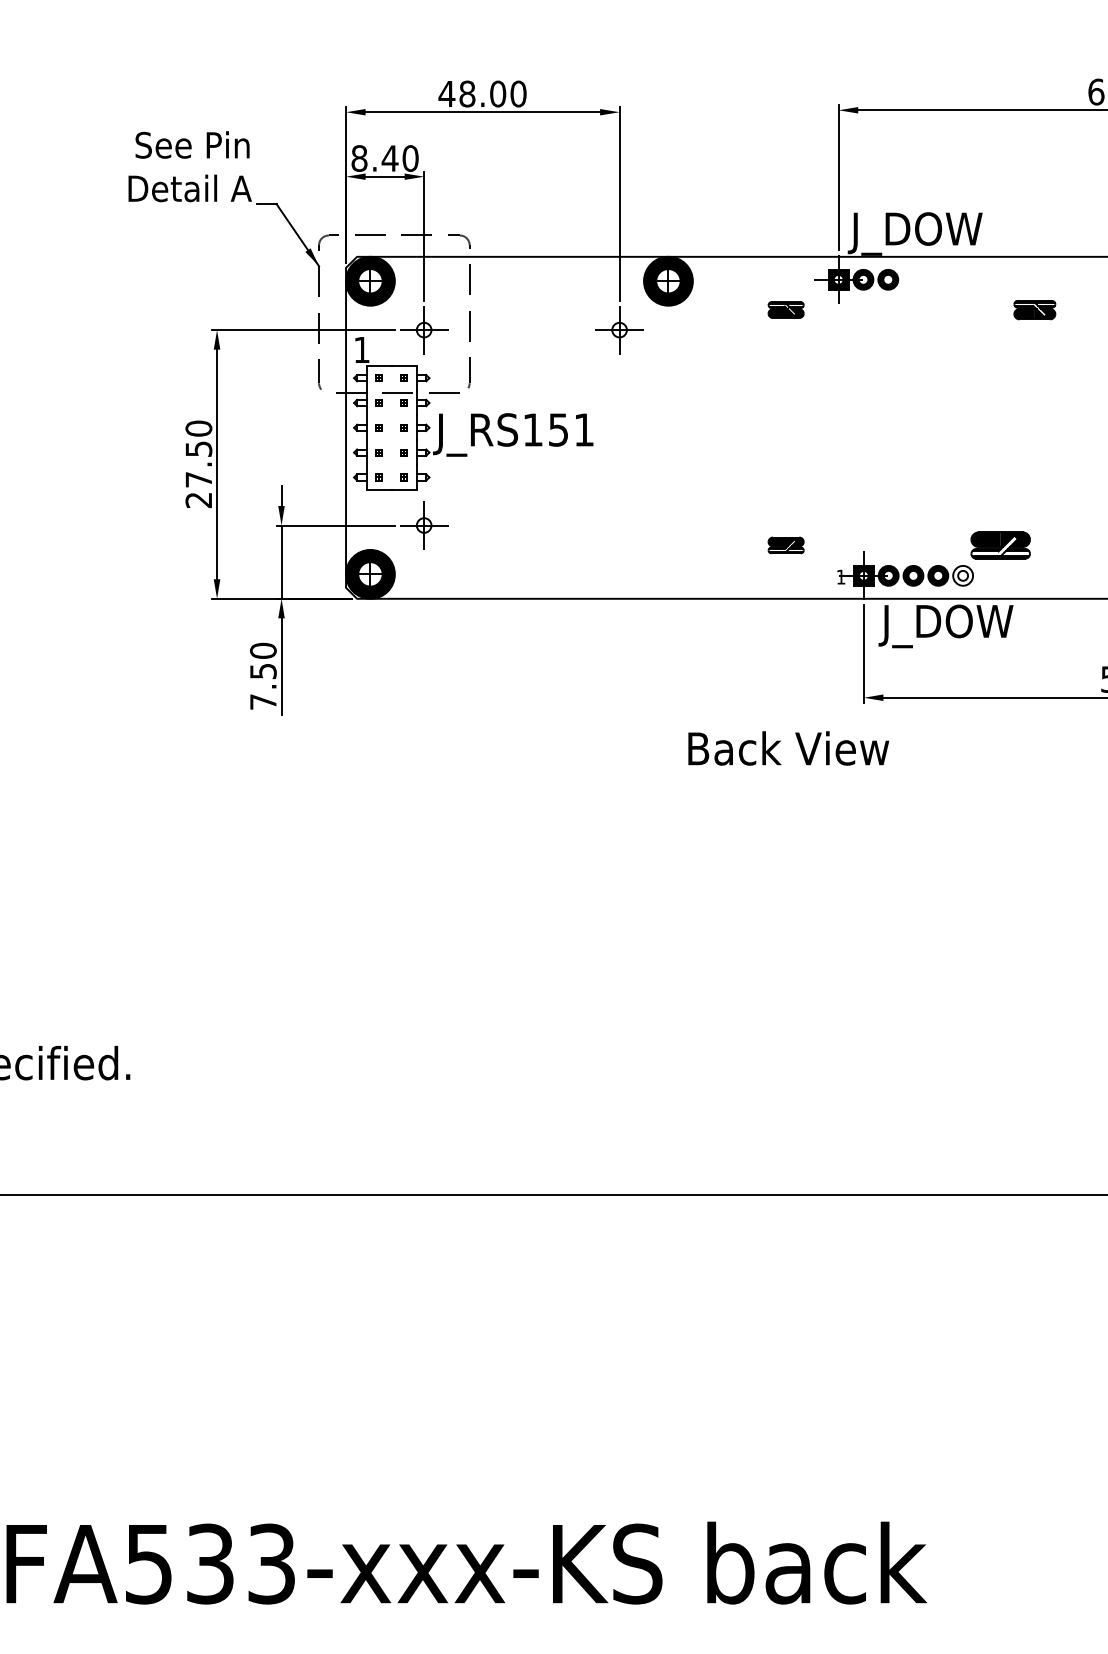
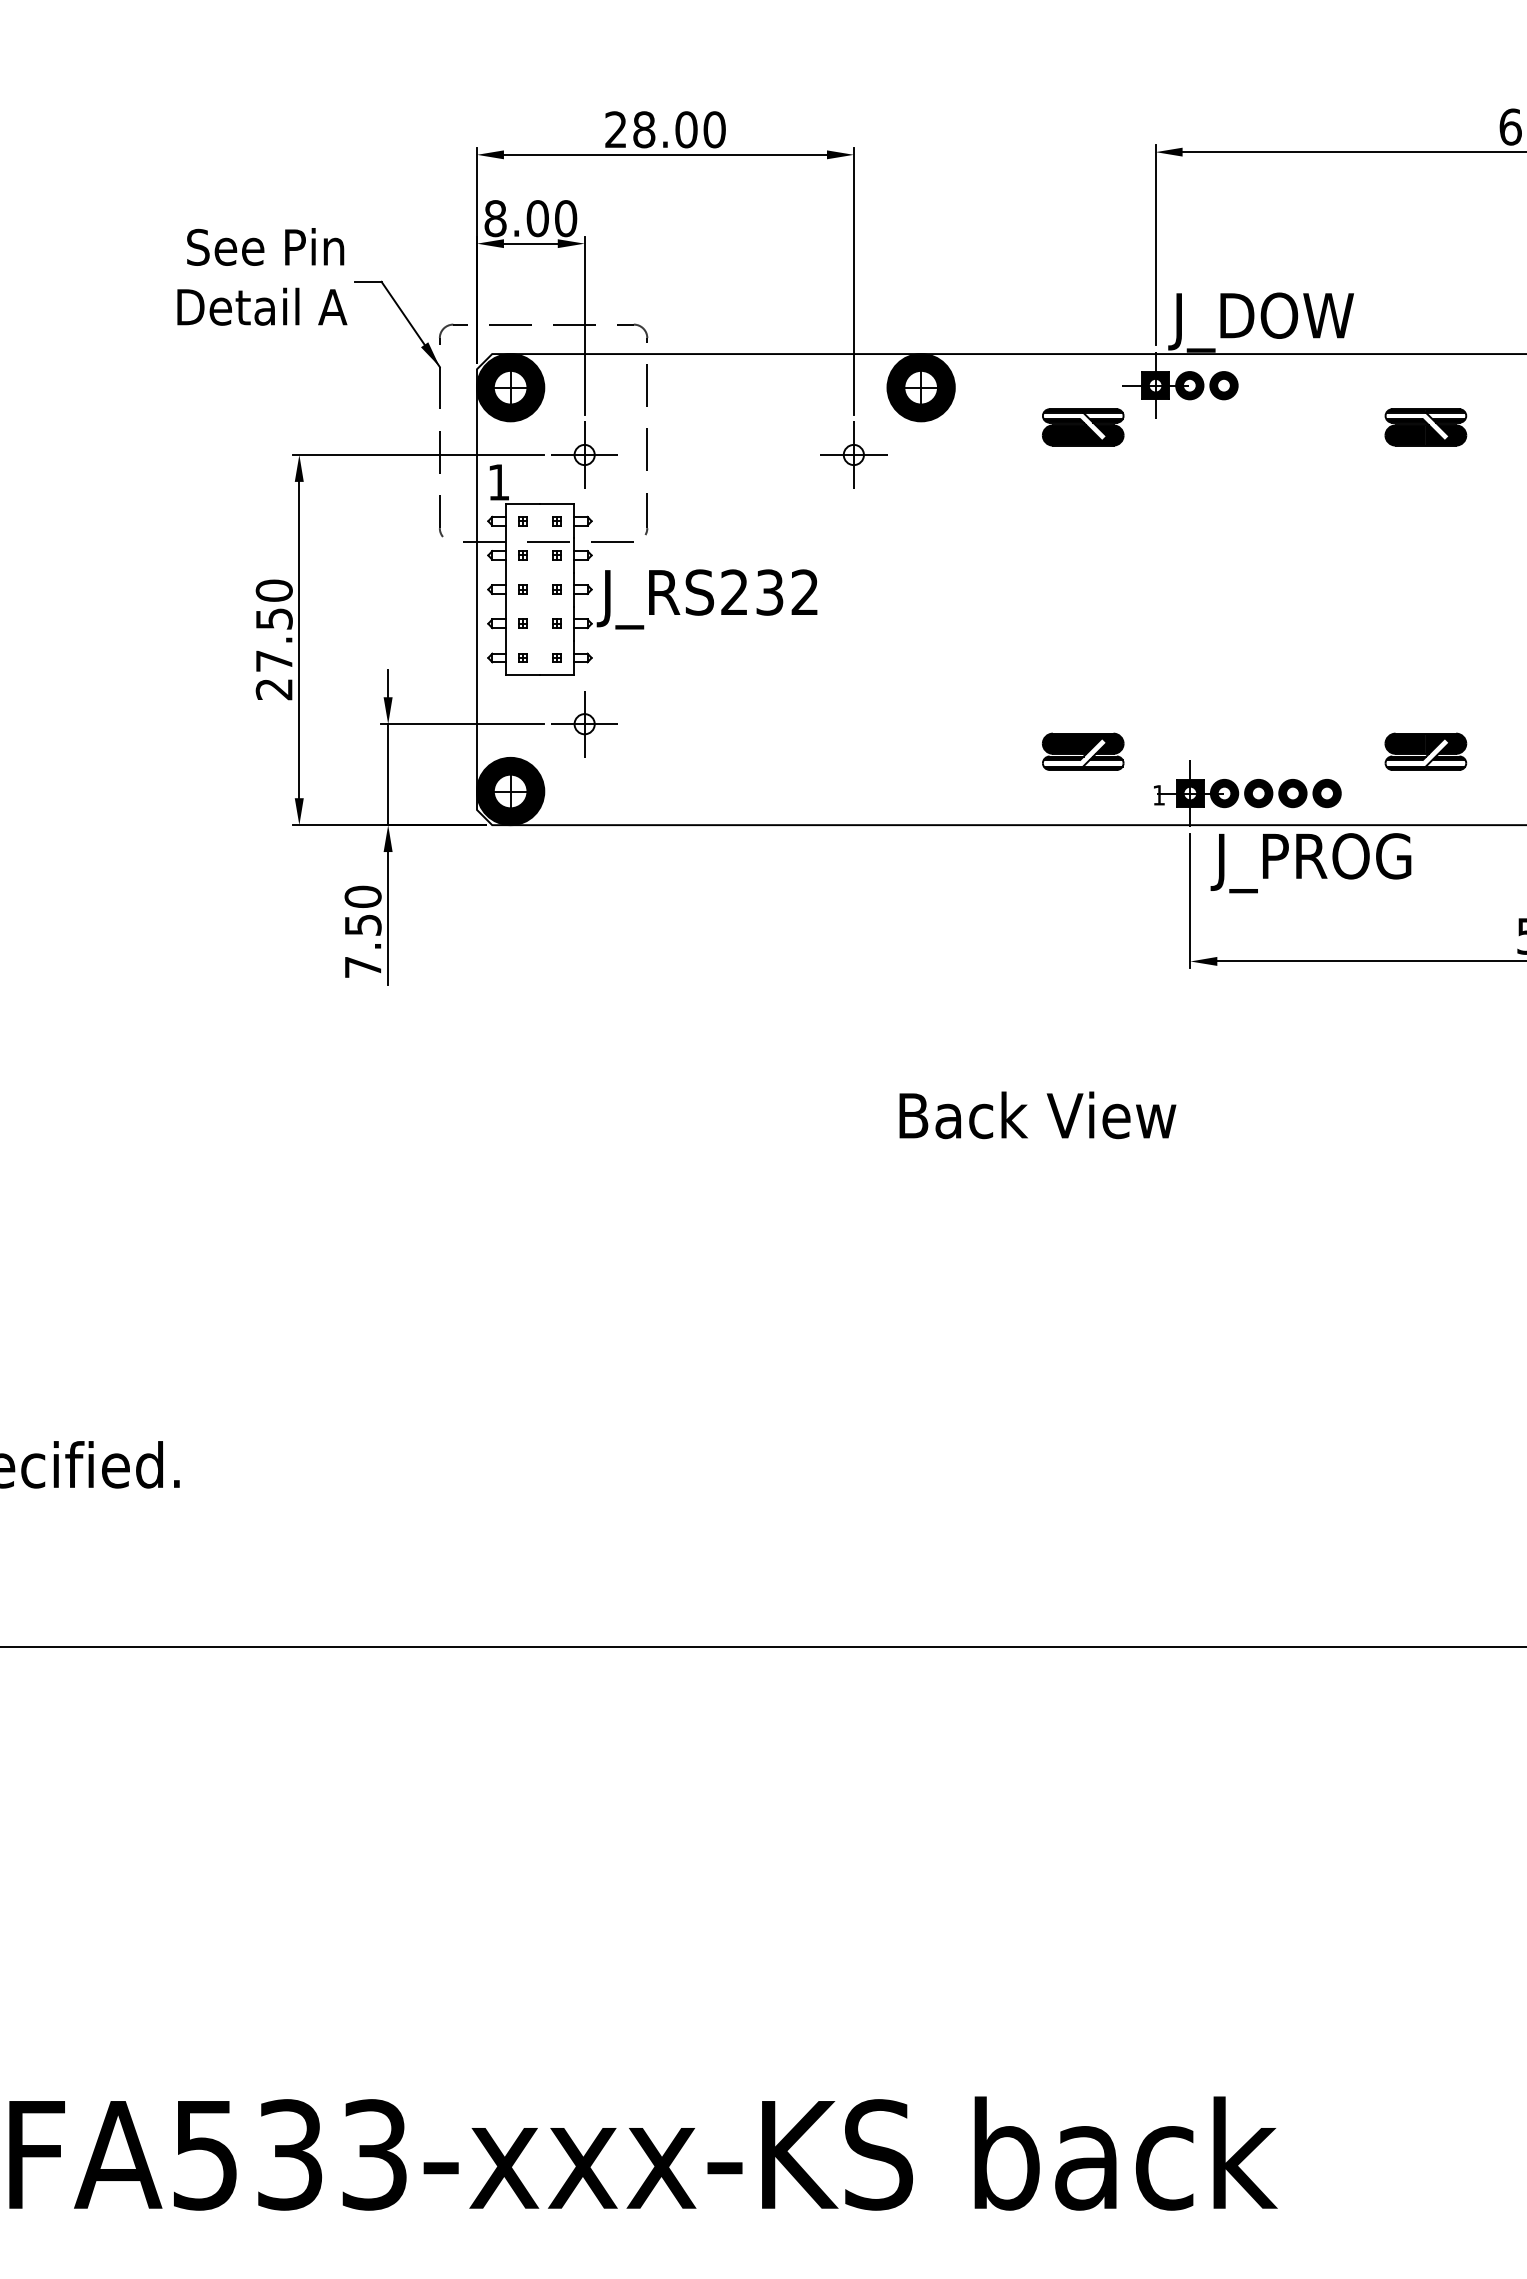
text: (446, 93) -> (615, 129), 48.00 -> 28.00
text: (389, 158) -> (537, 218), 8.40 -> 8.00
text: (190, 166) -> (262, 276), moved
part: (786, 310) -> (1083, 427), size x1.67
part: (1034, 310) -> (1425, 427), size x1.43
text: (558, 429) -> (769, 592), J_RS151 -> J_RS232
part: (786, 545) -> (1083, 751), size x1.67
part: (1000, 545) -> (1425, 751), moved
fill: (962, 575) -> (1326, 793), added
text: (972, 621) -> (1339, 856), J_DOW -> J_PROG
text: (788, 748) -> (1037, 1115), moved

